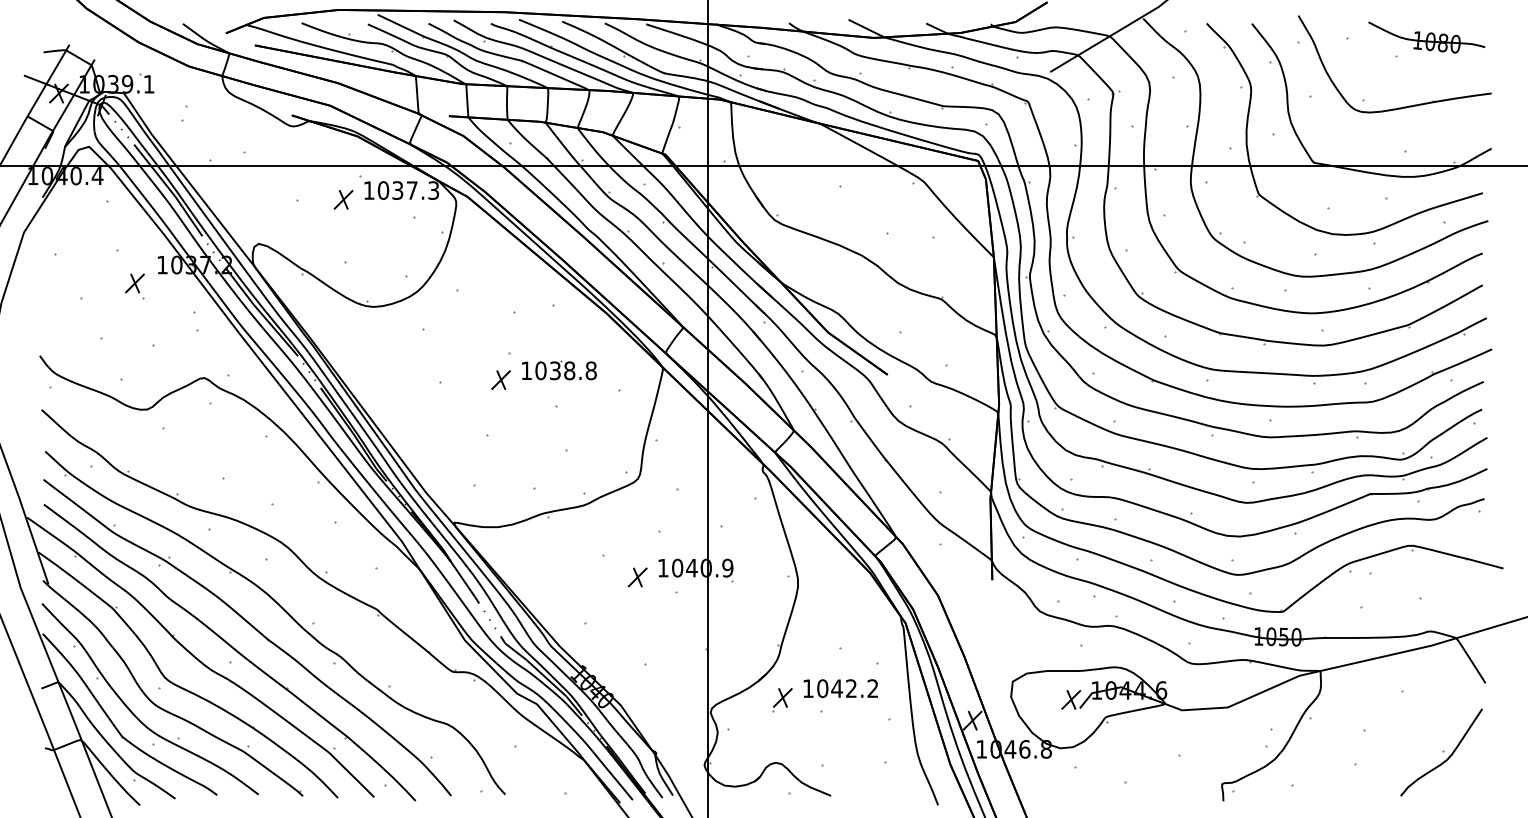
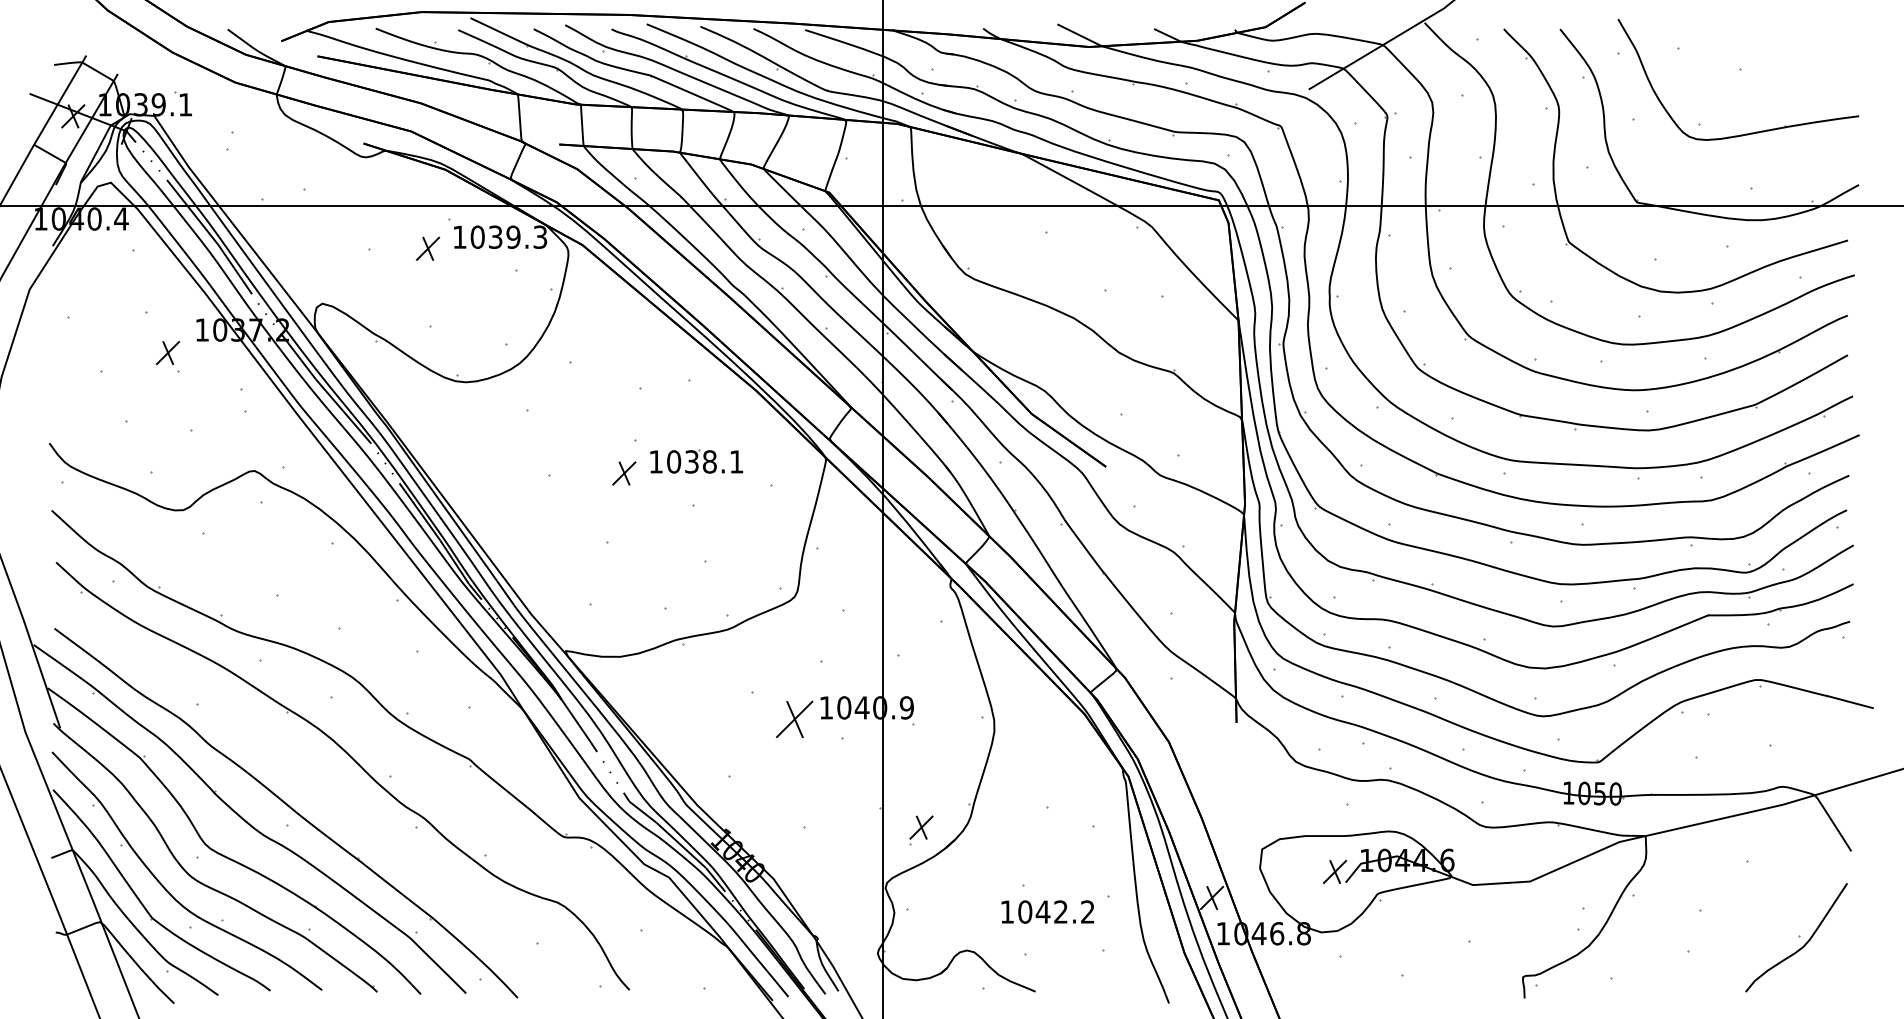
part: (1426, 37) -> (1777, 46), removed
text: (412, 189) -> (513, 236), 1037.3 -> 1039.3
text: (591, 370) -> (736, 461), 1038.8 -> 1038.1
part: (637, 577) -> (794, 719), size x1.6
part: (254, 629) -> (317, 784), removed
text: (840, 688) -> (1047, 911), moved
part: (782, 700) -> (921, 830), moved

